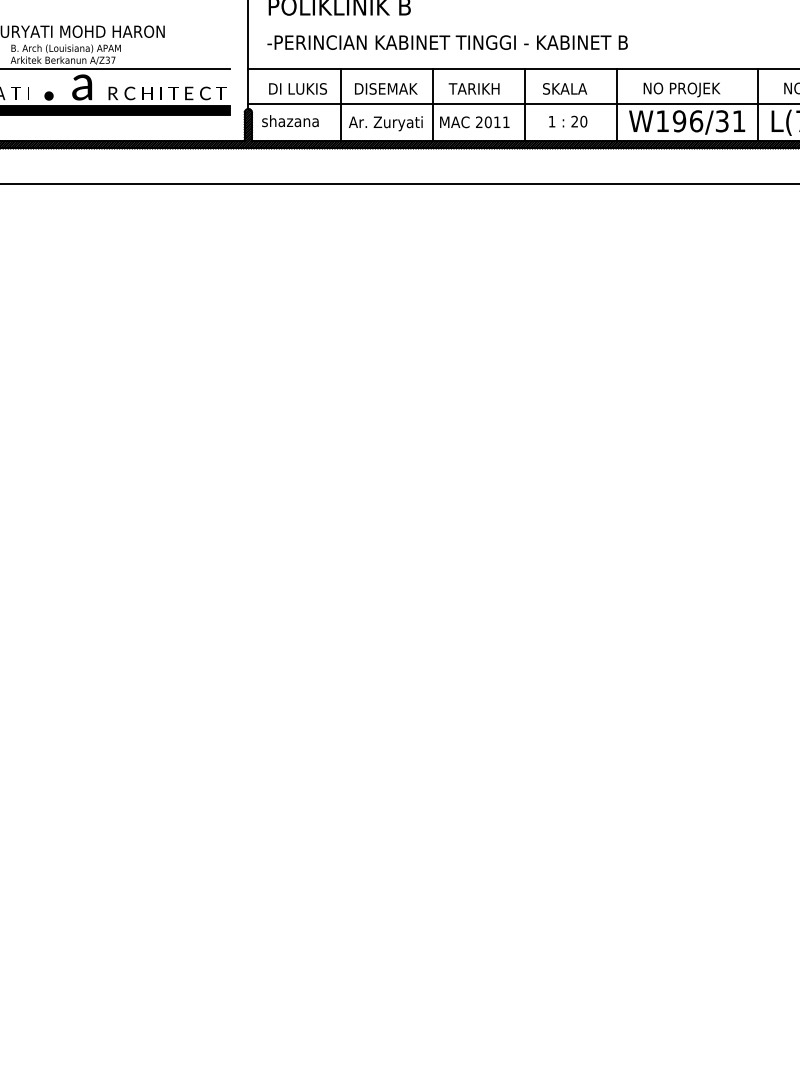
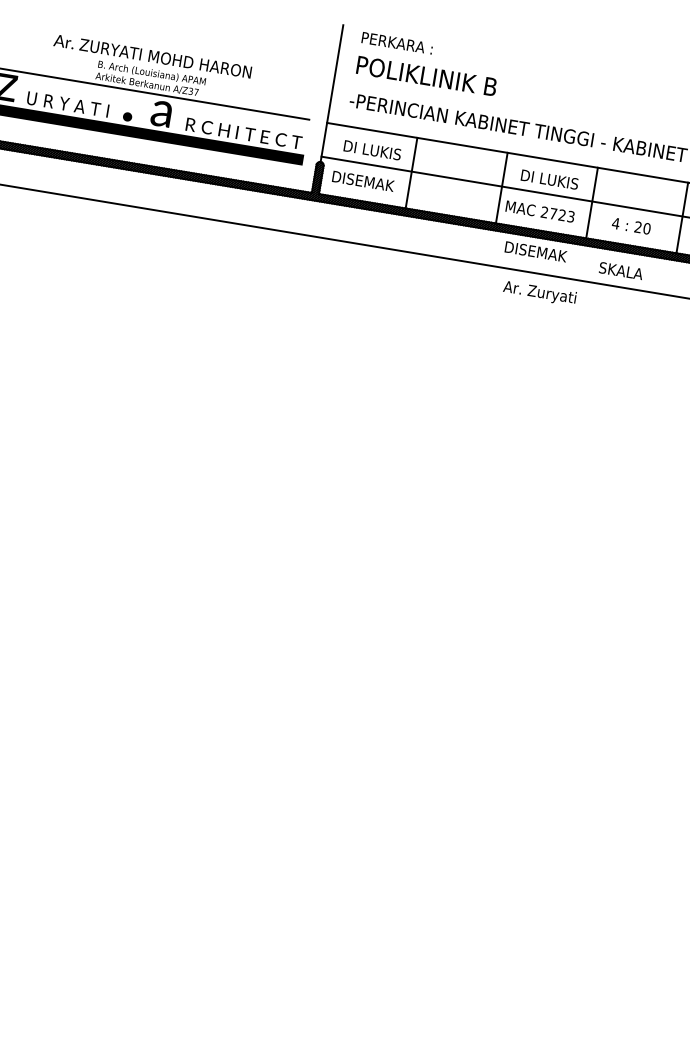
text: (386, 88) -> (536, 251), moved
text: (478, 88) -> (549, 179), TARIKH -> DI LUKIS
text: (565, 88) -> (621, 270), moved
text: (293, 121) -> (362, 181), shazana -> DISEMAK
text: (551, 121) -> (615, 223), 1 -> 4
text: (496, 122) -> (561, 215), 2011 -> 2723
text: (385, 123) -> (539, 293), moved

